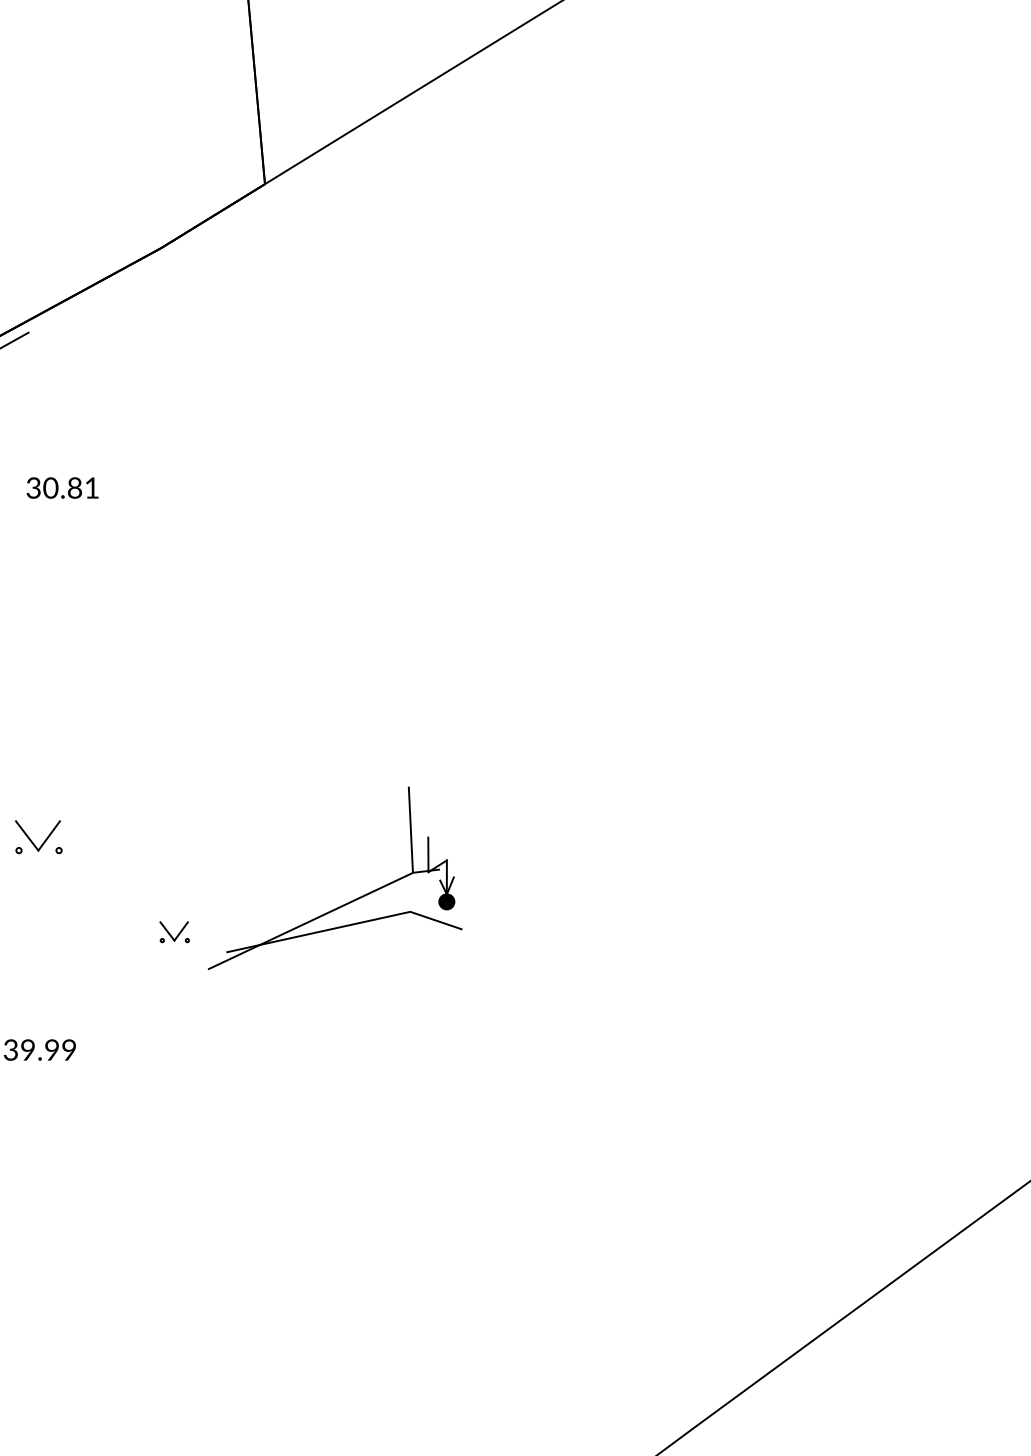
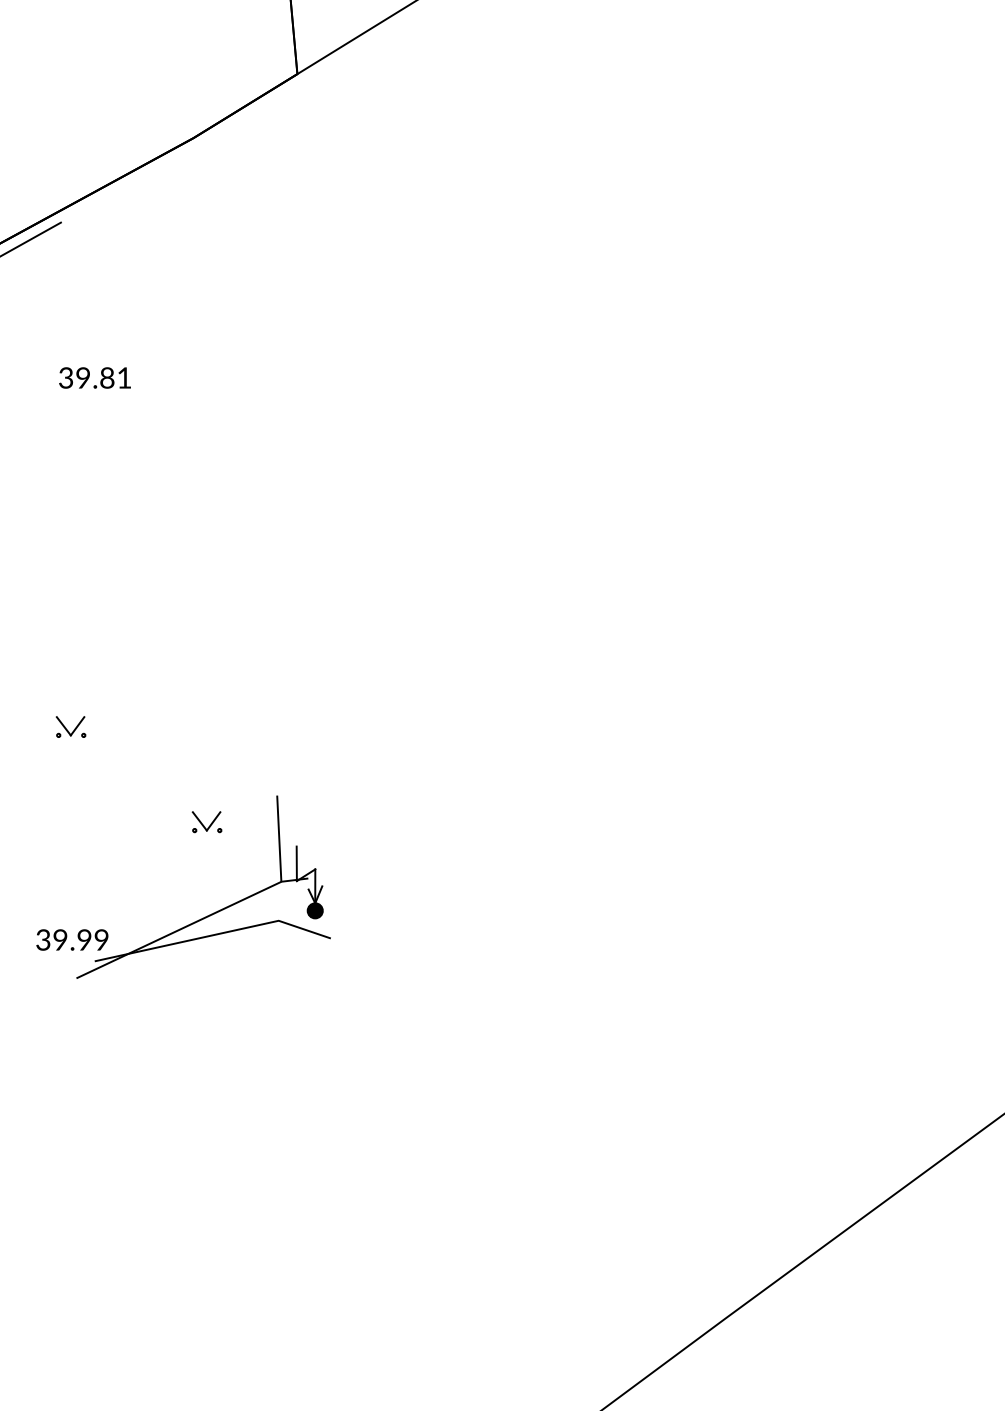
text: (50, 488) -> (82, 378), 30.81 -> 39.81
part: (38, 836) -> (70, 726), size x0.62
part: (347, 902) -> (215, 911), moved

